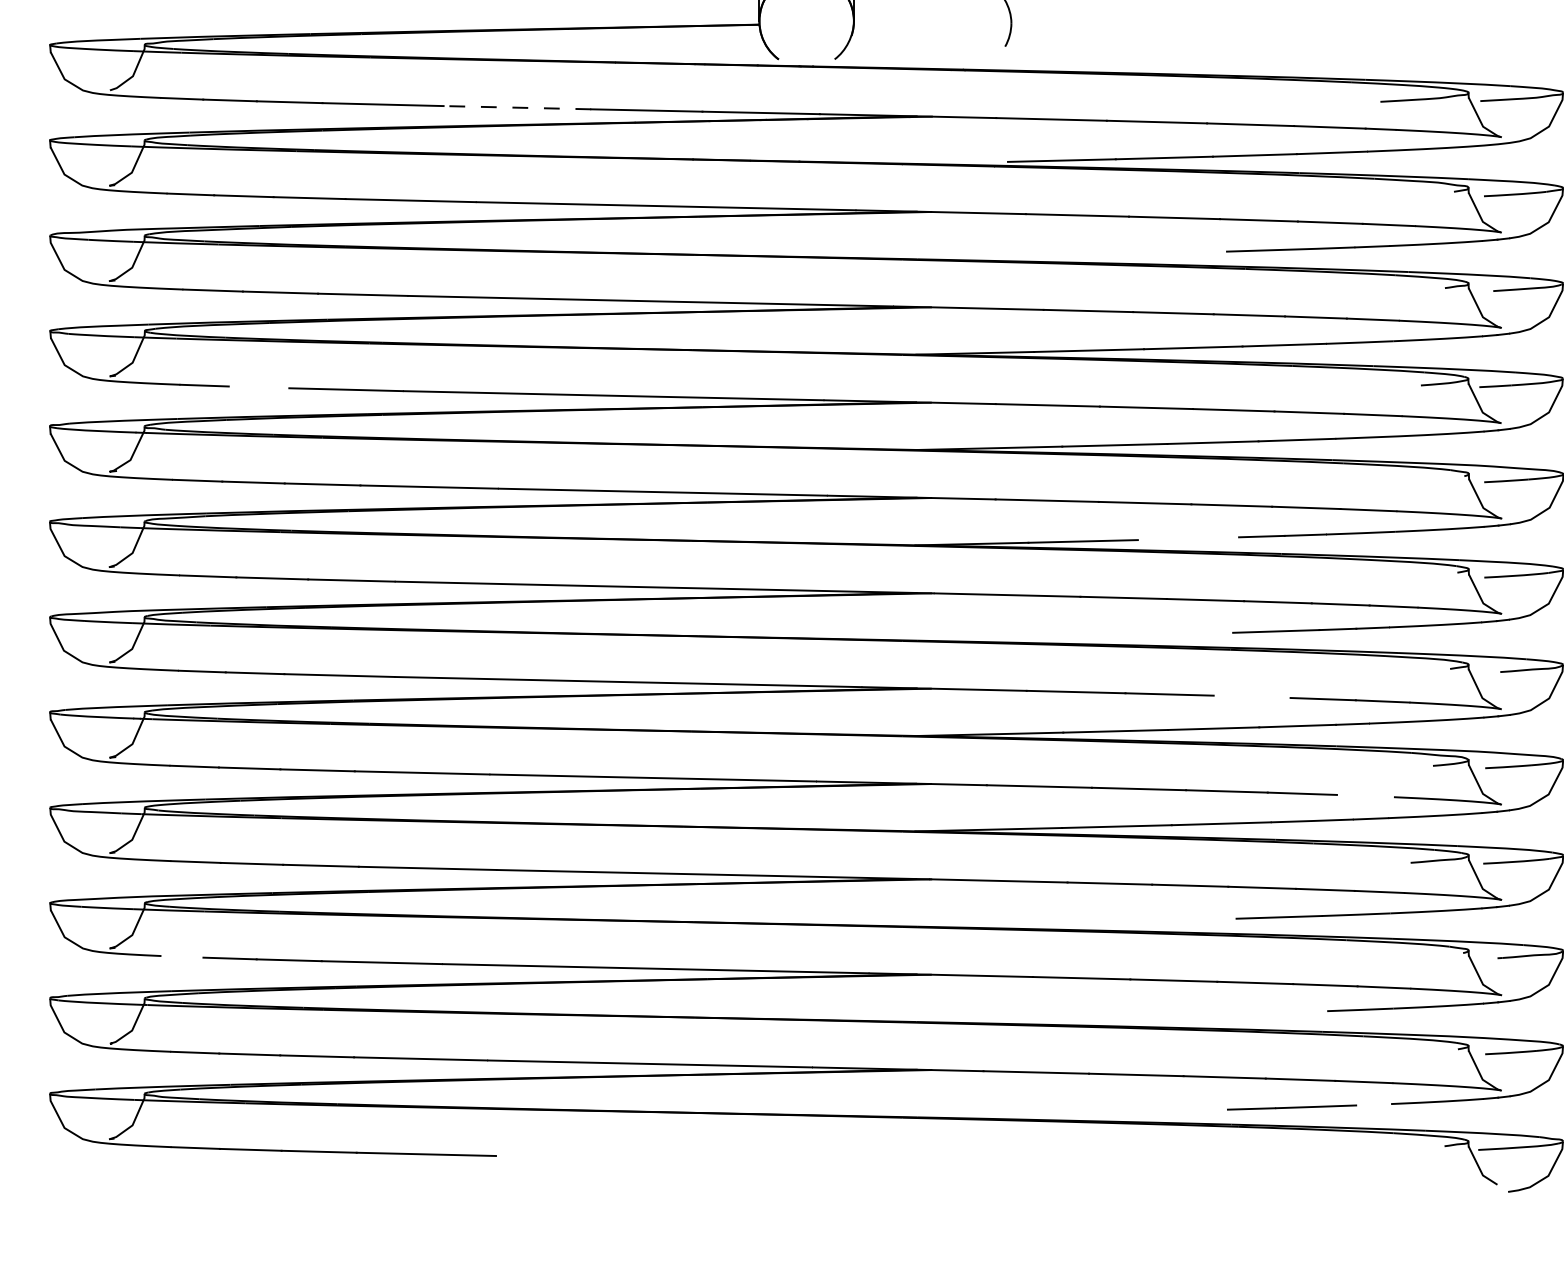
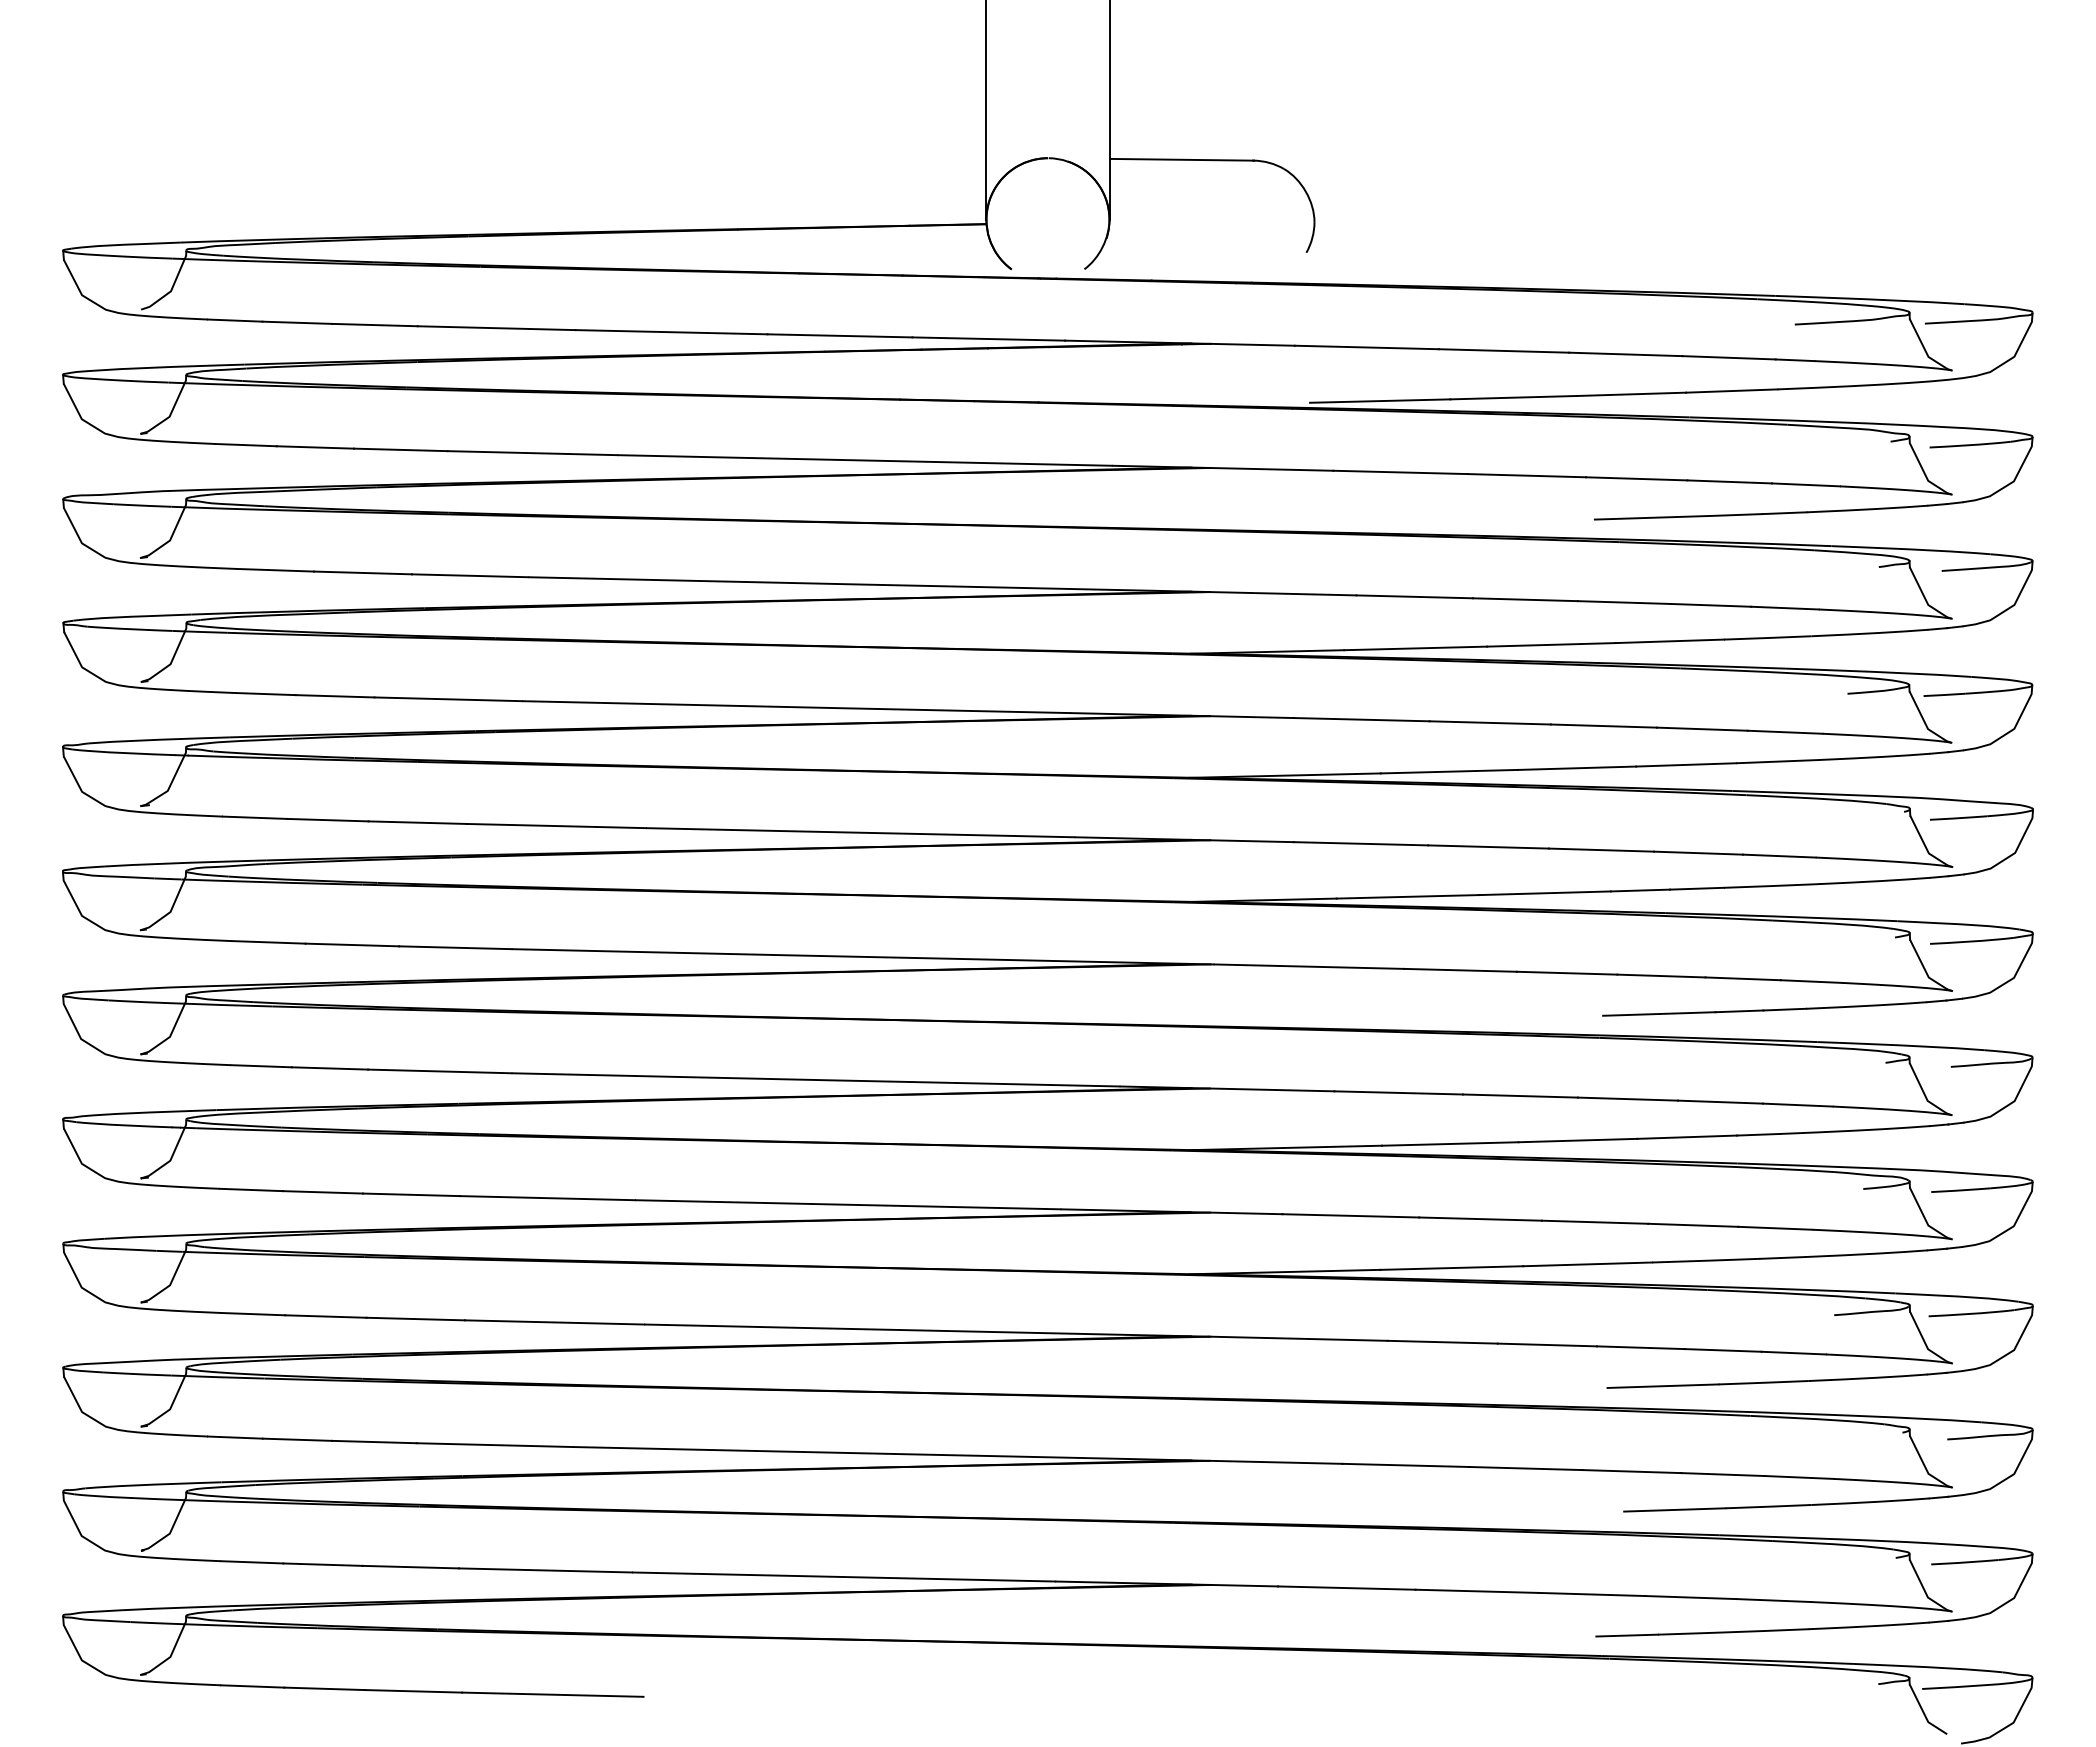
line: (516, 107) -> (670, 332), dashed -> solid
line: (258, 387) -> (334, 696), added
line: (1188, 538) -> (1544, 893), added
line: (1251, 696) -> (1627, 1098), added
line: (1365, 795) -> (1775, 1227), added
line: (182, 956) -> (235, 1437), added
line: (1287, 1012) -> (1674, 1509), added
line: (1374, 1105) -> (1786, 1630), added

